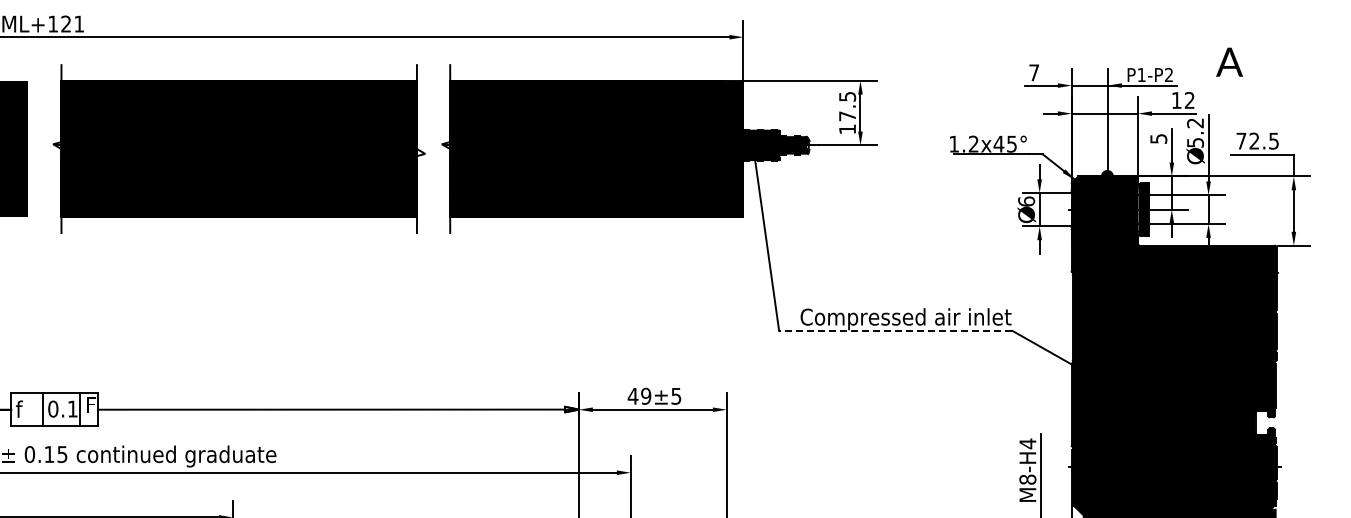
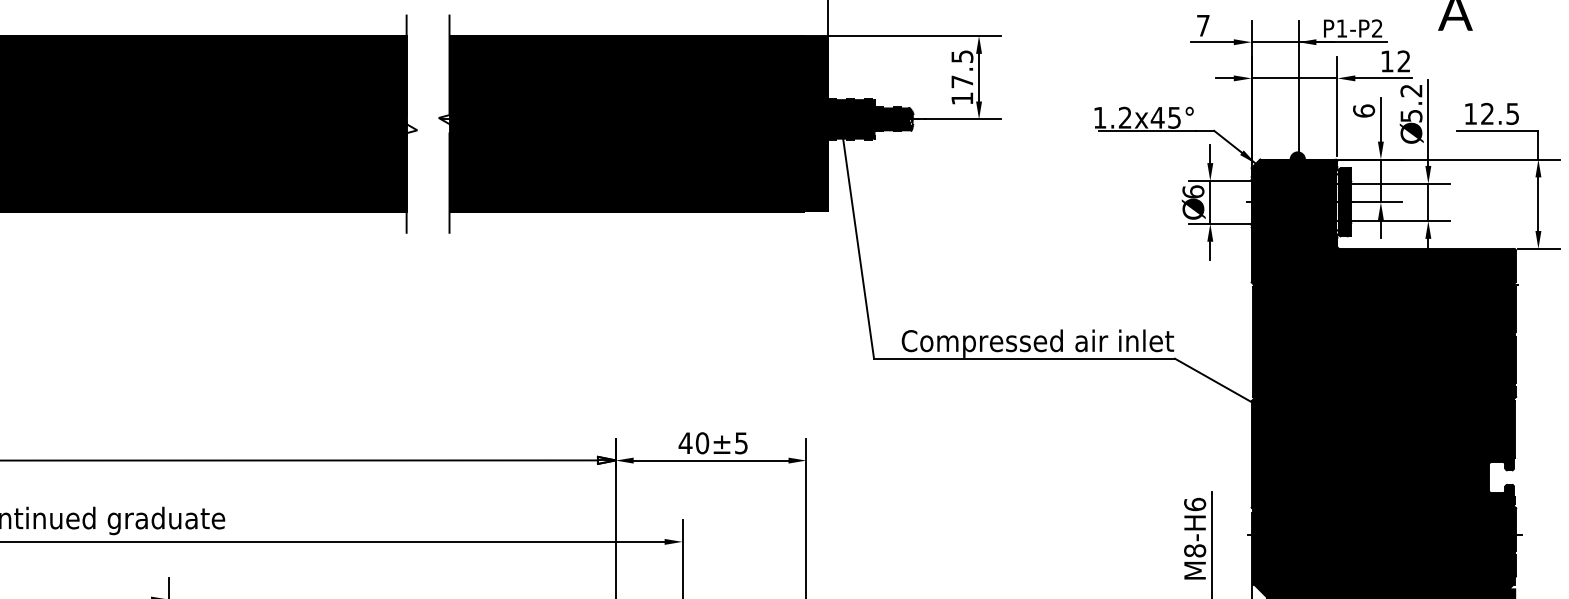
text: (1158, 138) -> (1363, 110), 5 -> 6
text: (1241, 140) -> (1470, 113), 72.5 -> 12.5
line: (895, 330) -> (1024, 358), dashed -> solid
text: (646, 396) -> (702, 443), 49±5 -> 40±5
text: (1027, 443) -> (1194, 504), M8-H4 -> M8-H6

